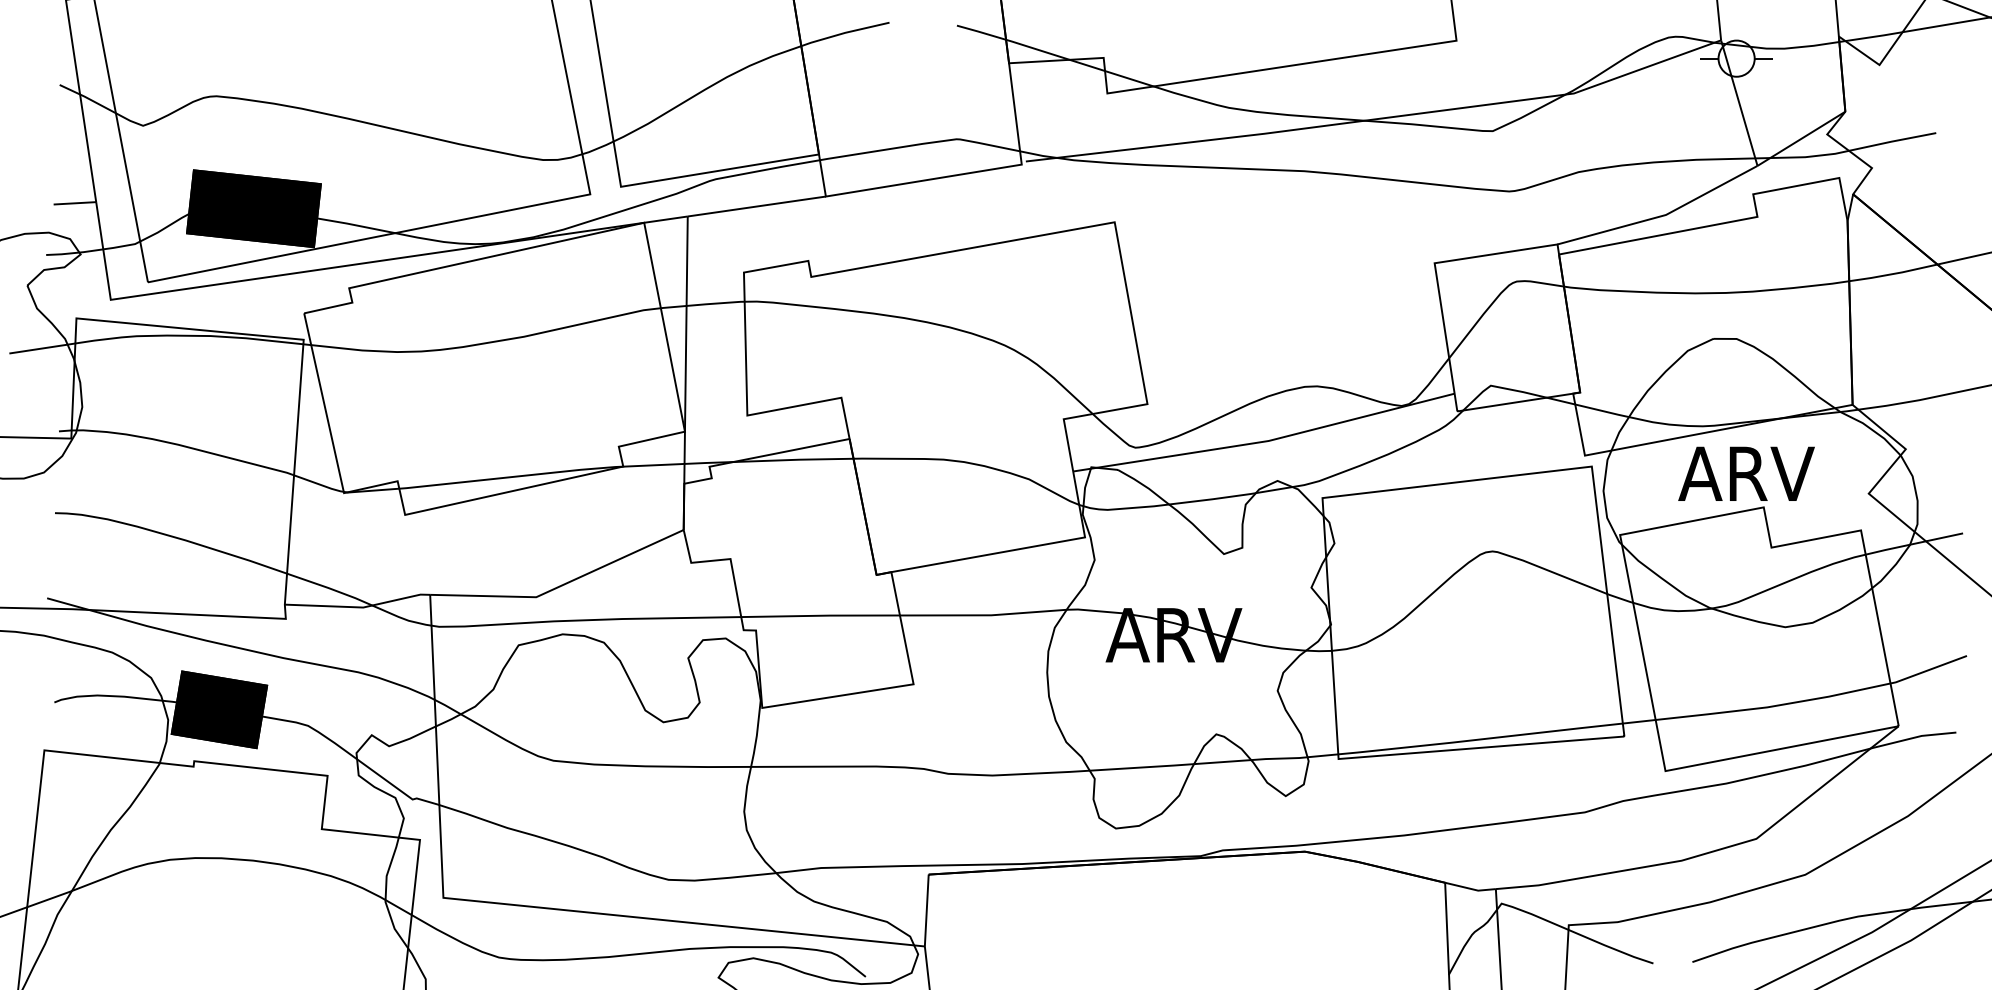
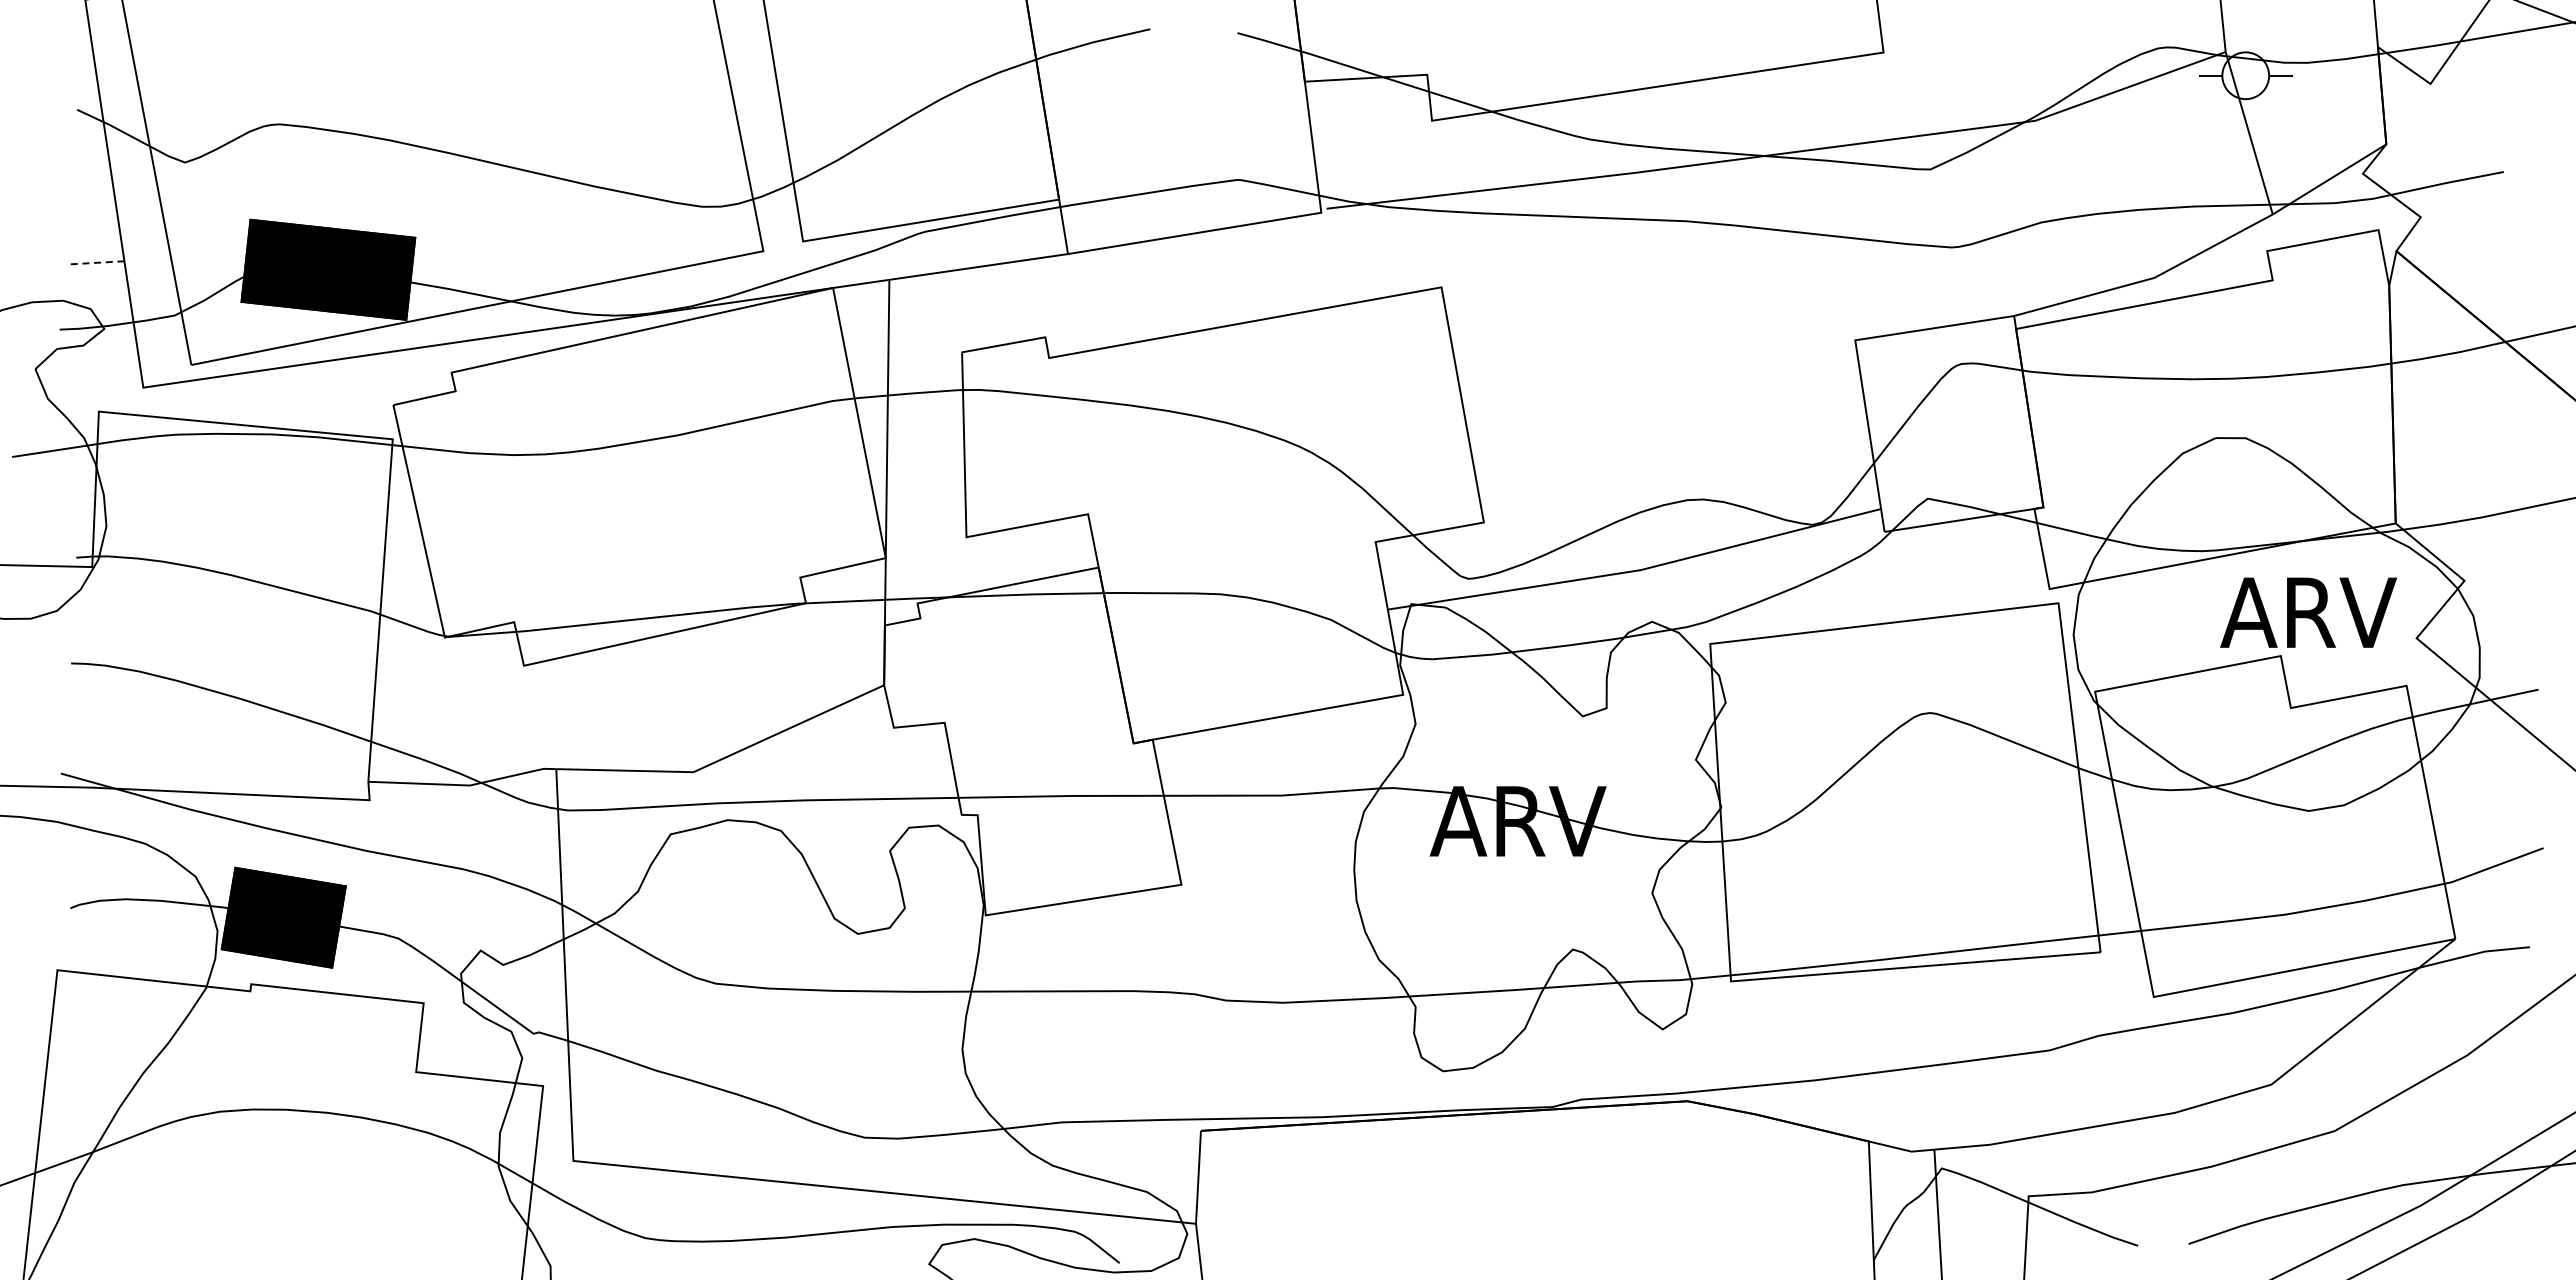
line: (74, 203) -> (96, 262), solid -> dashed
text: (1746, 473) -> (2308, 612), moved

